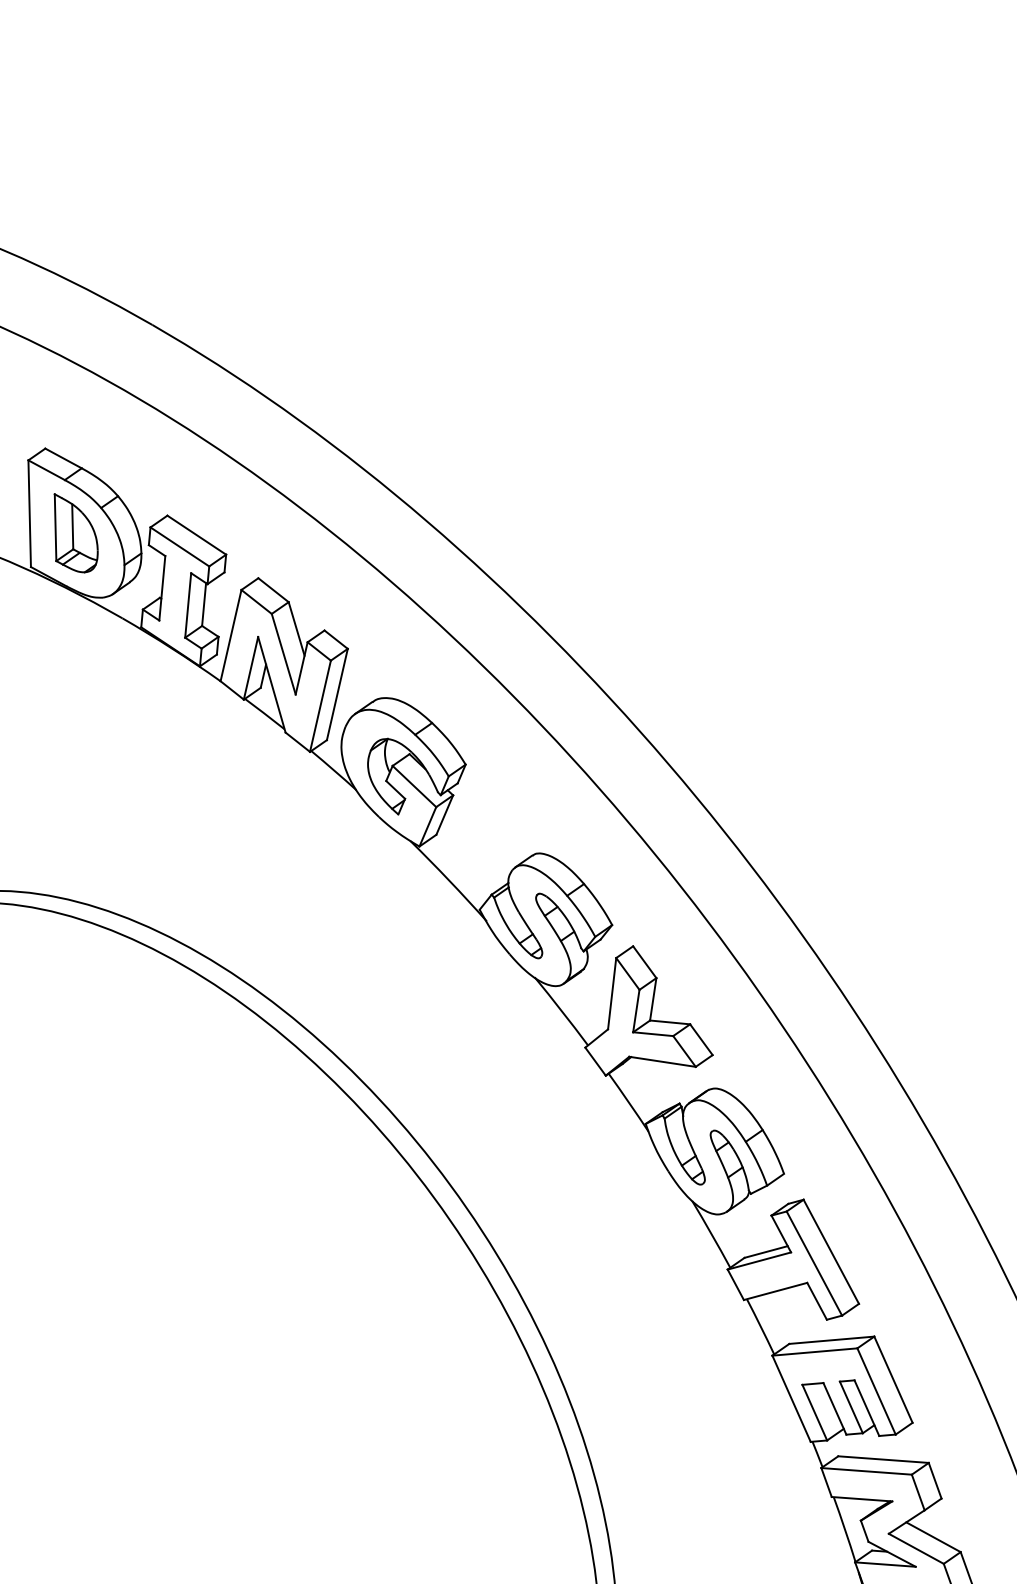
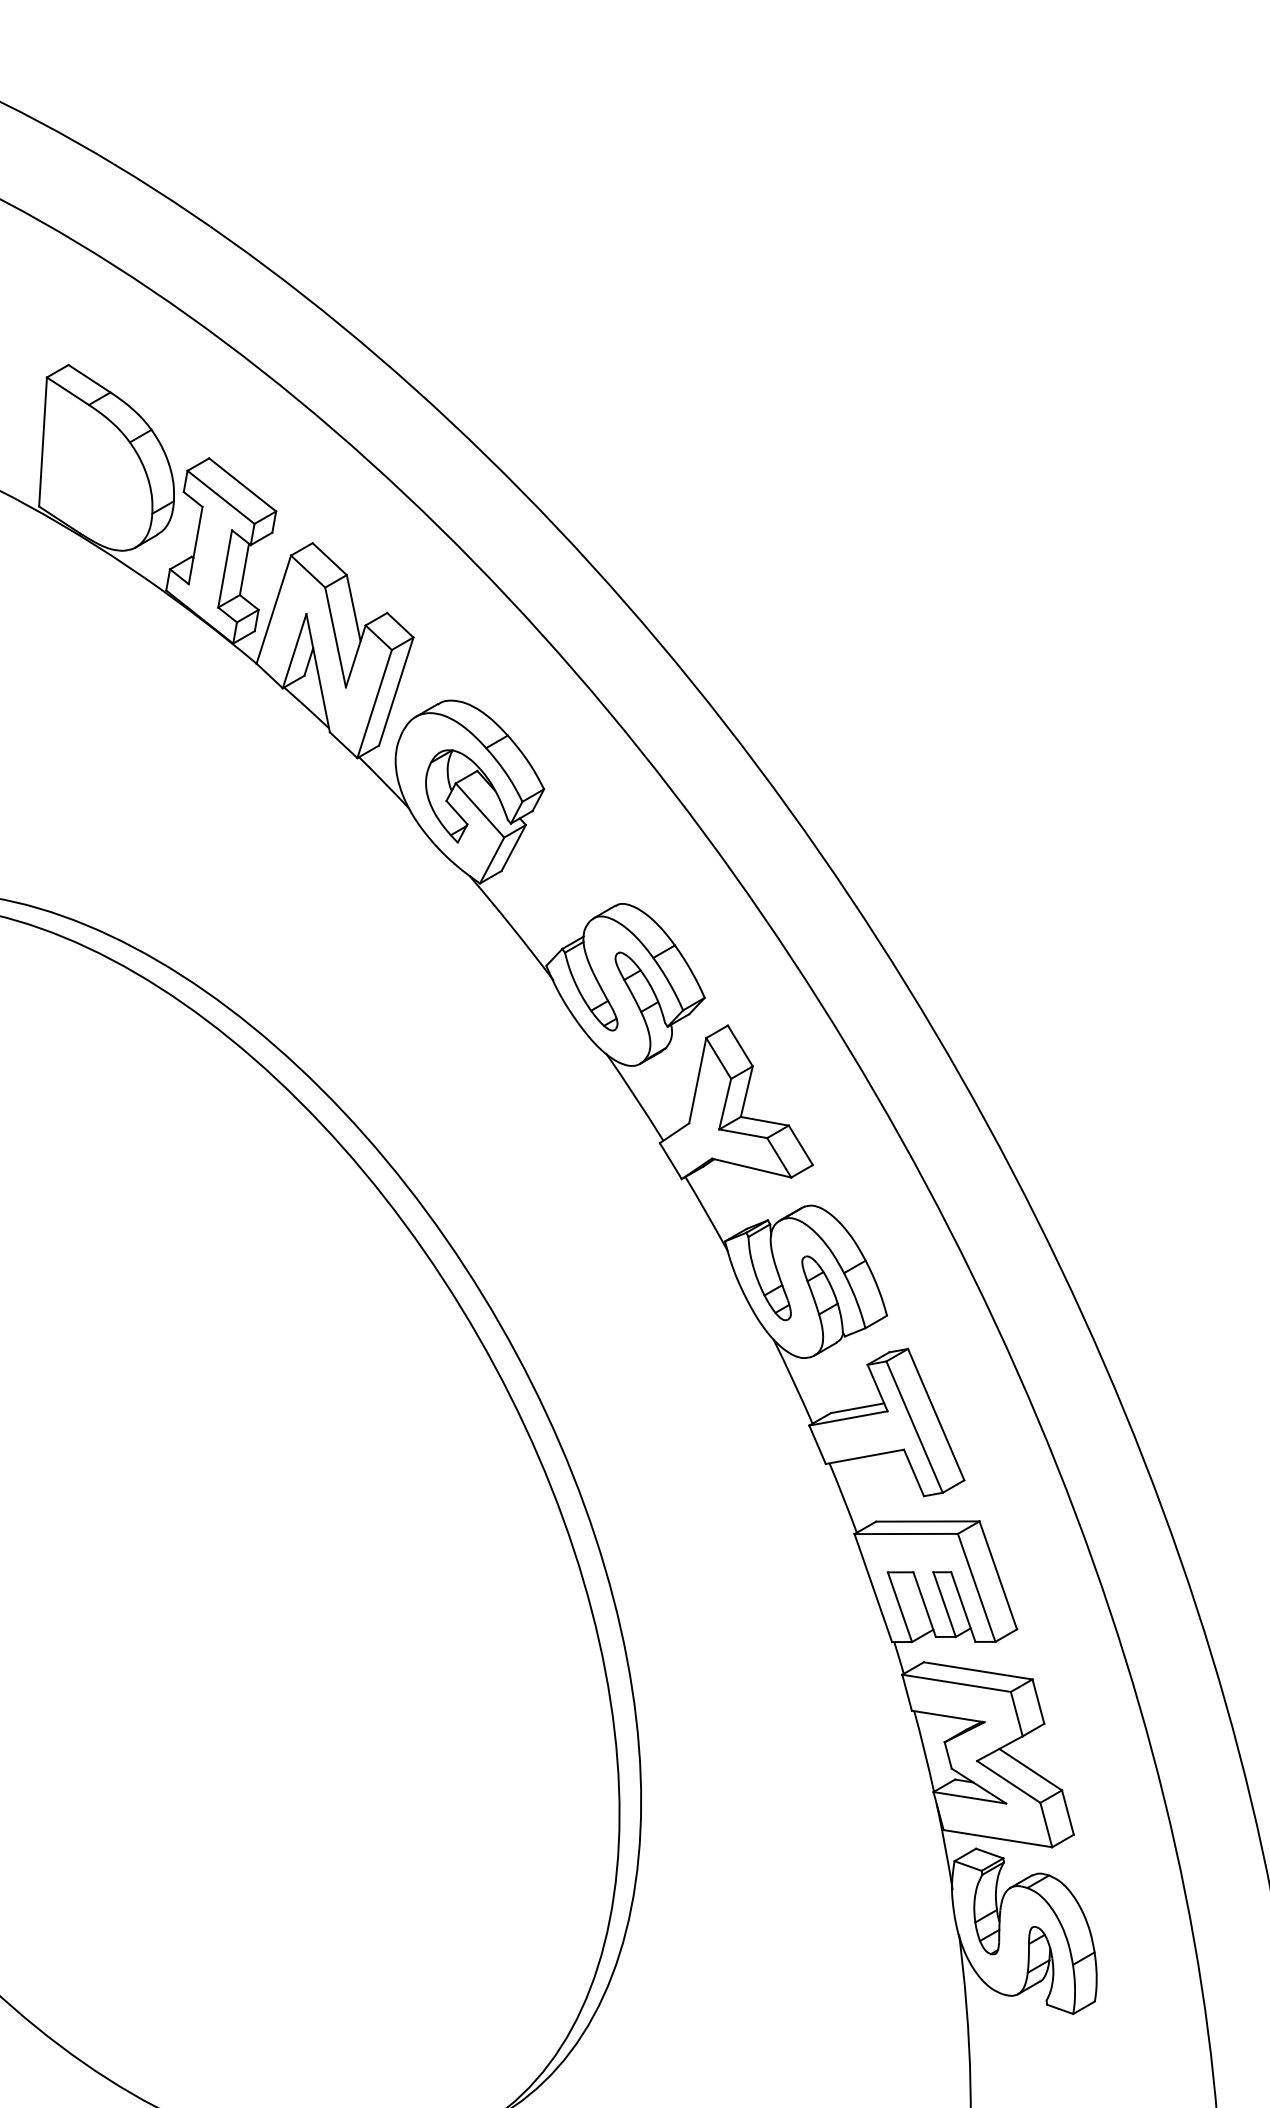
part: (74, 532) -> (95, 469), removed

